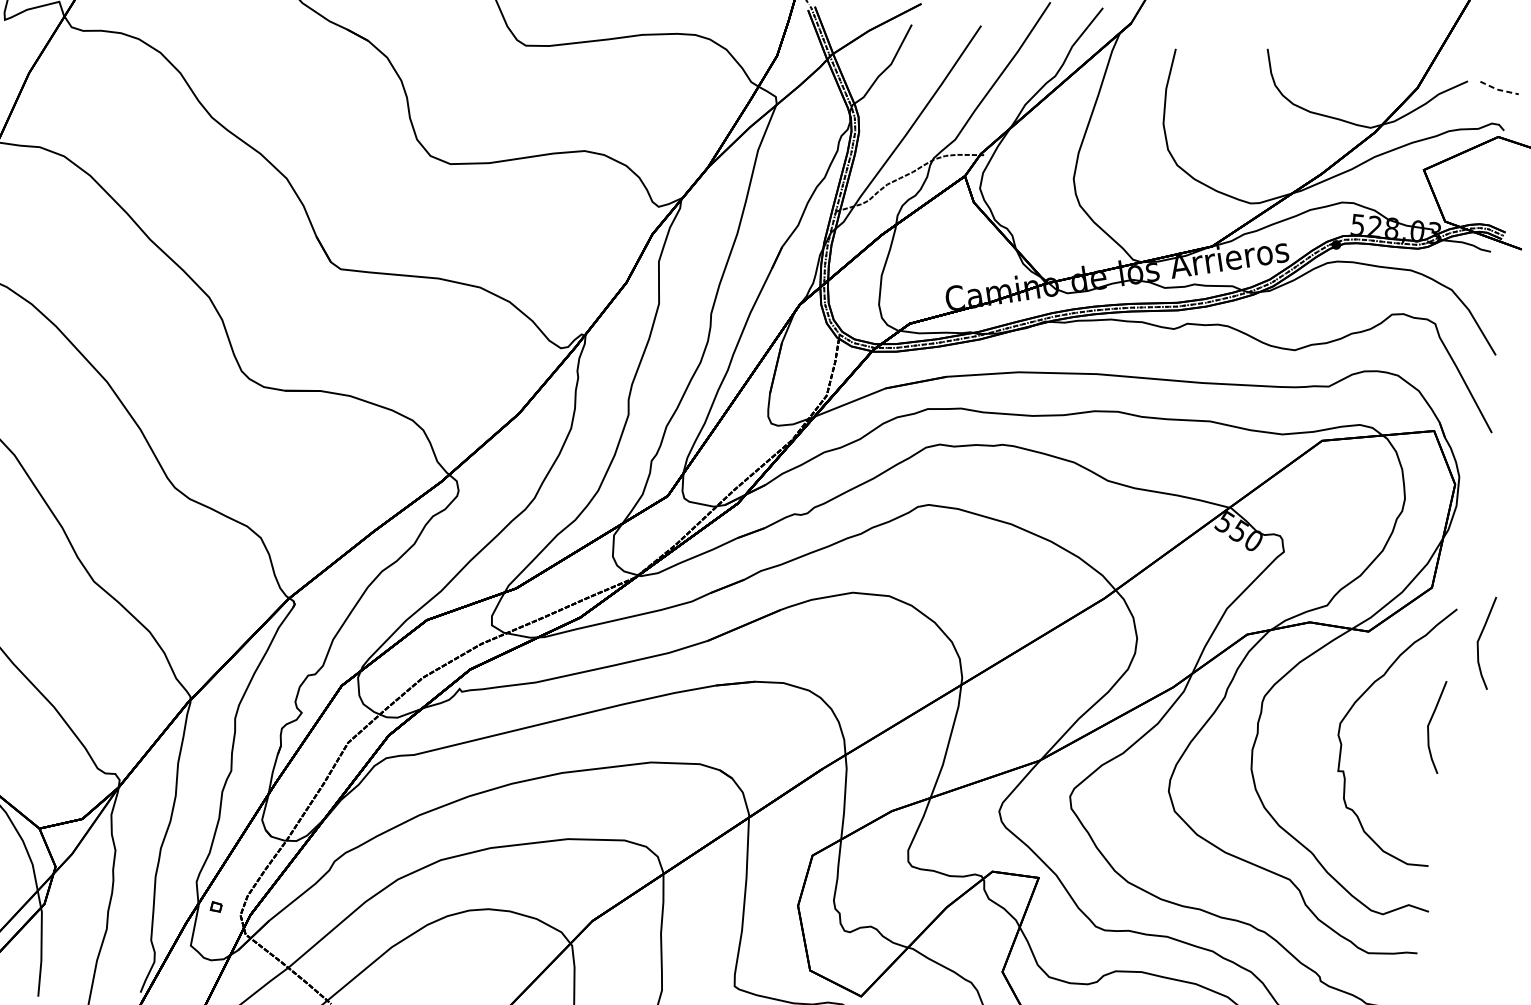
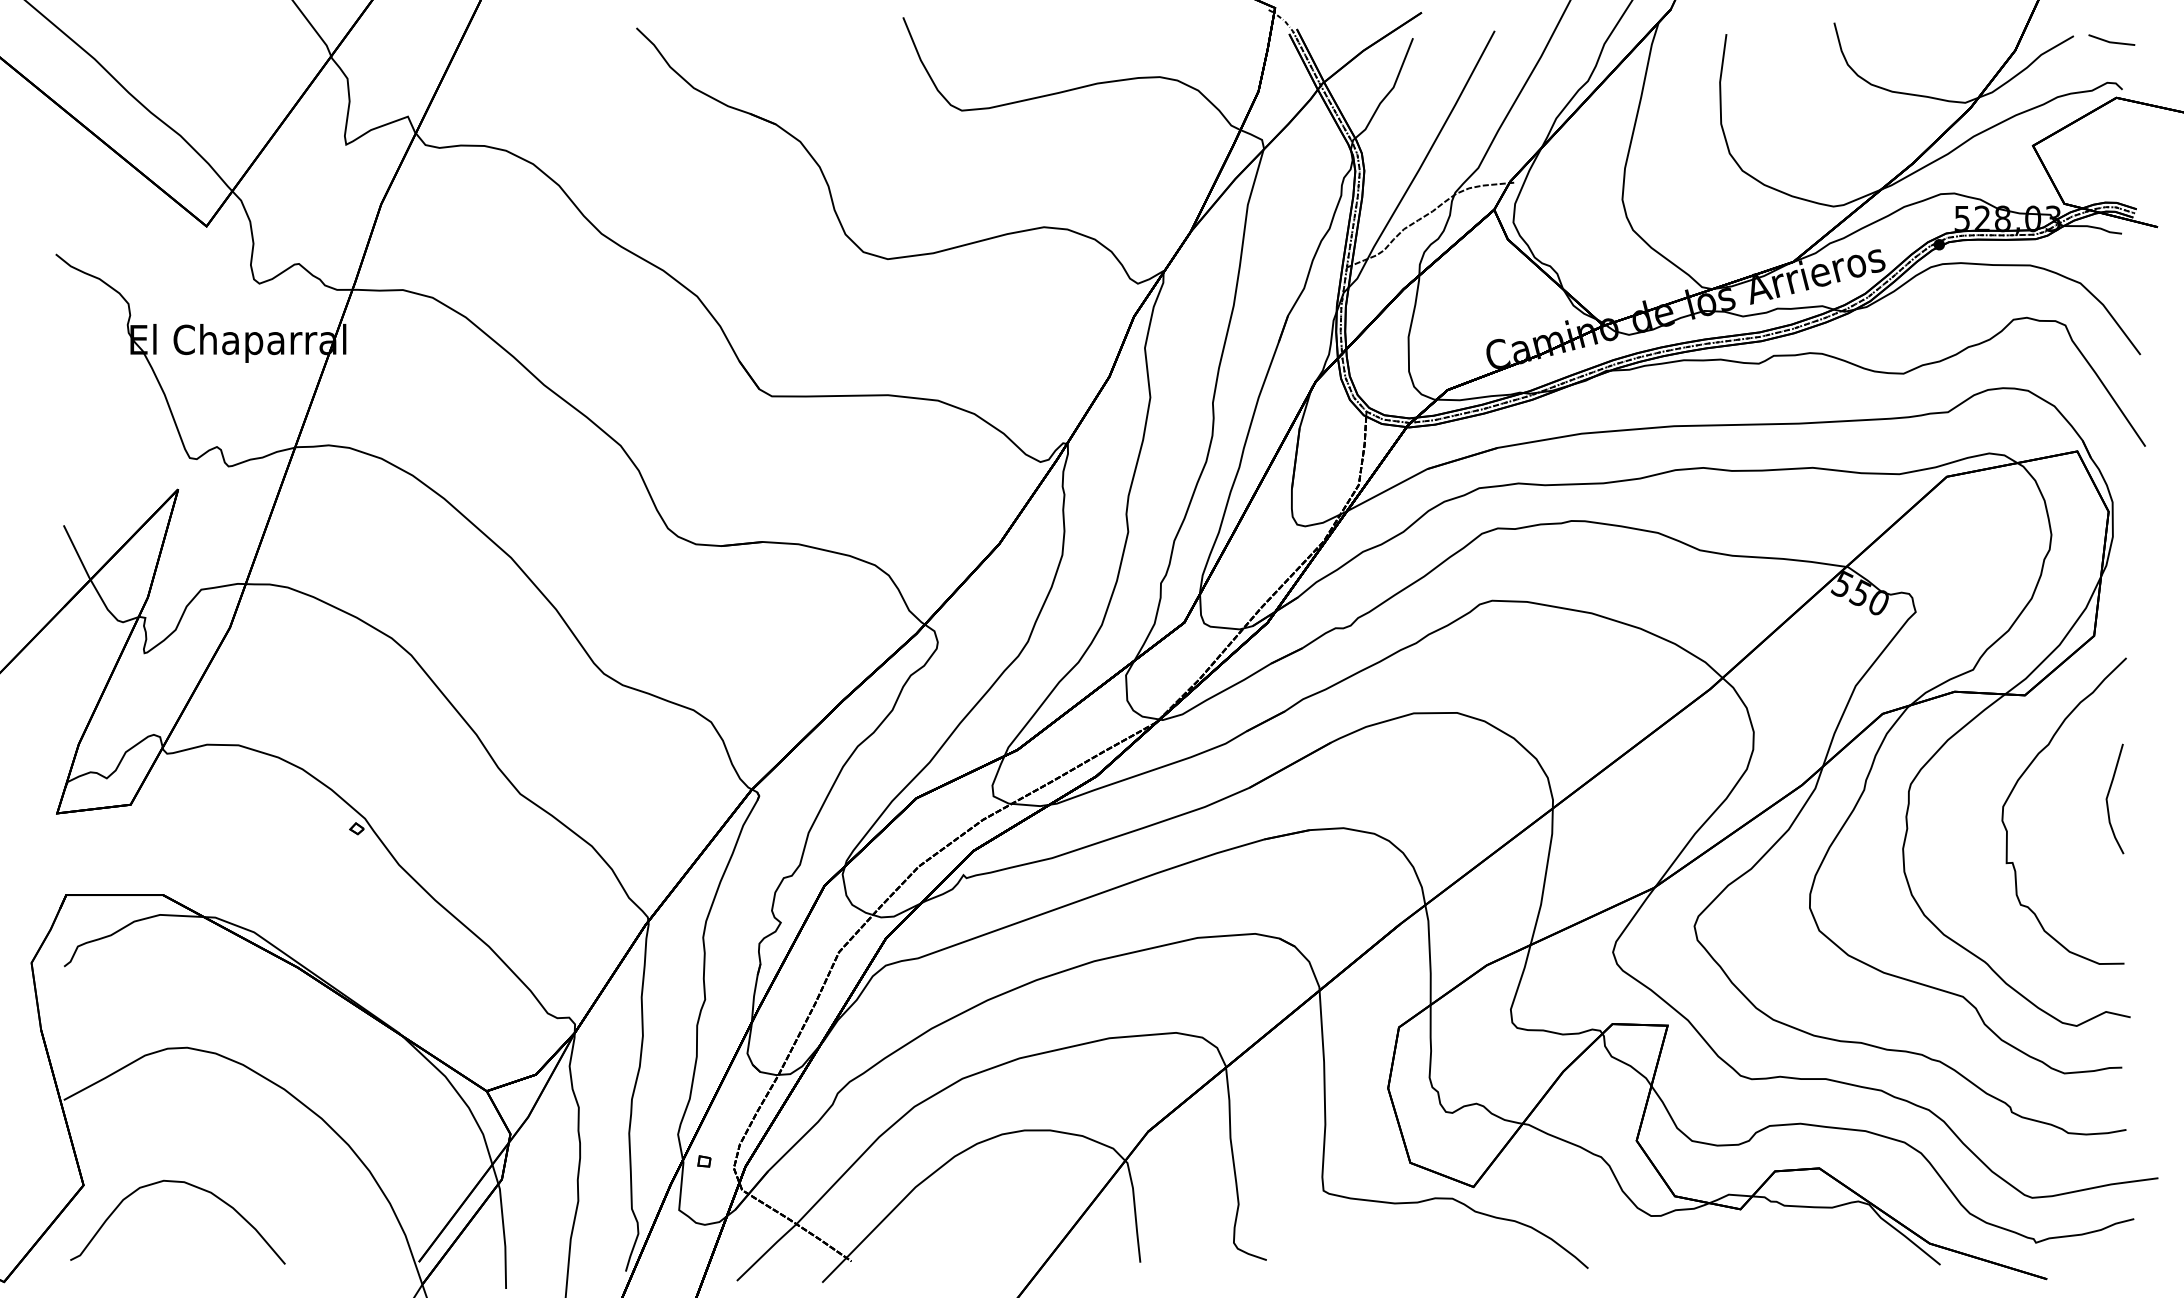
line: (1498, 89) -> (2110, 42), dashed -> solid
curve: (1479, 639) -> (2156, 691), removed

